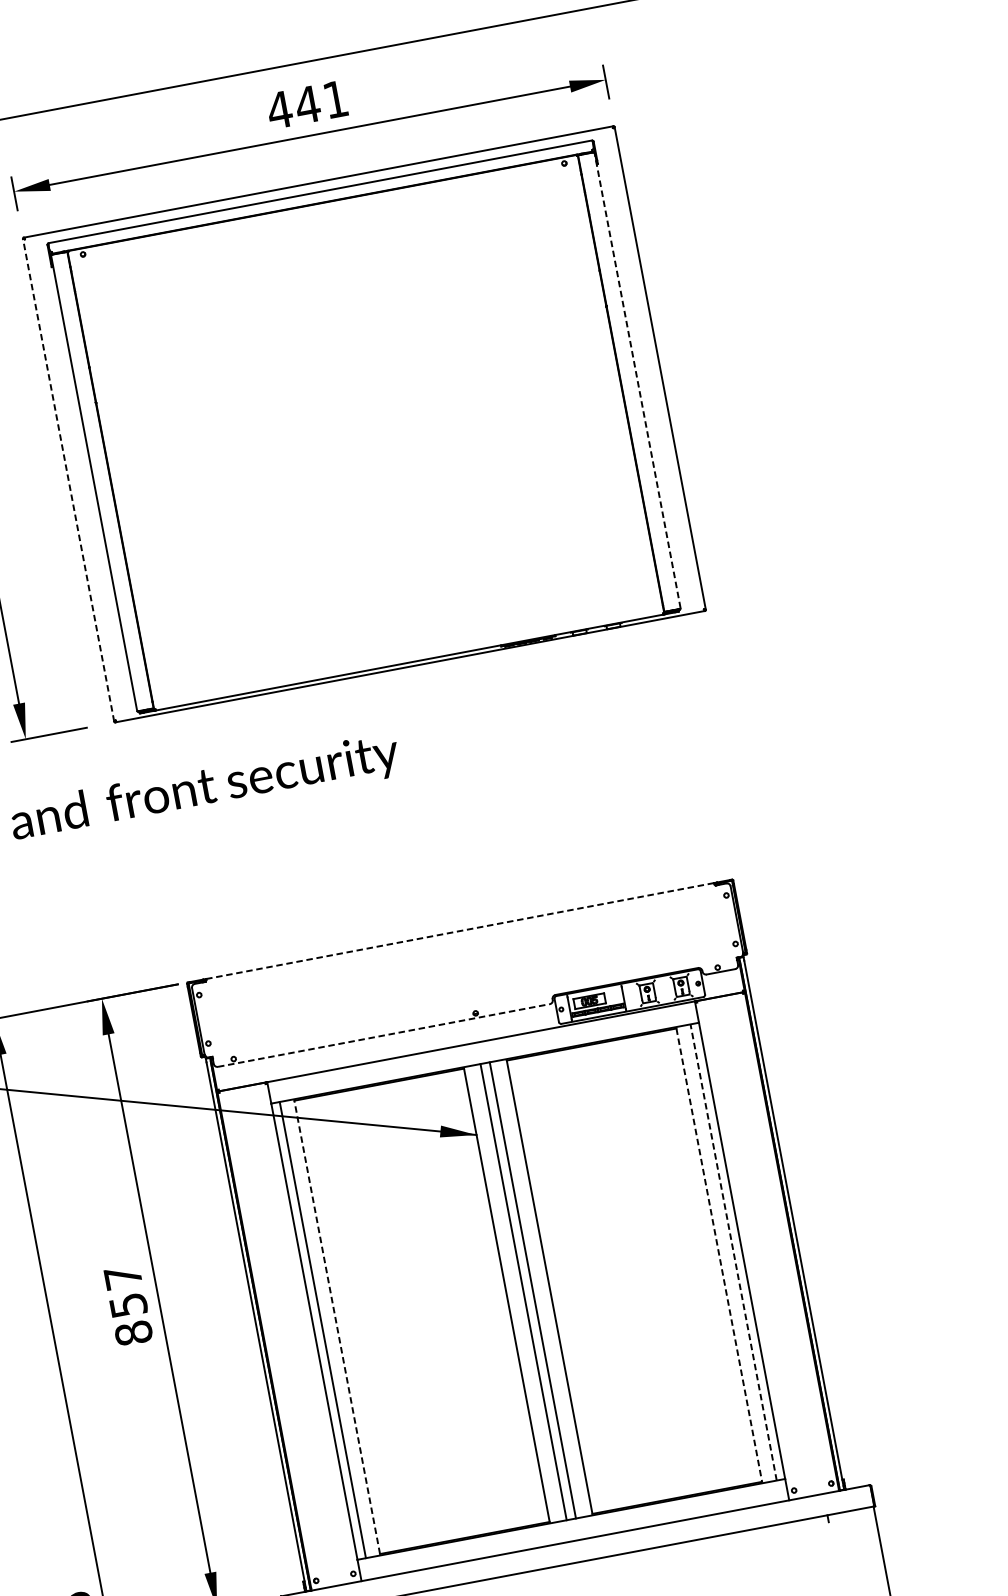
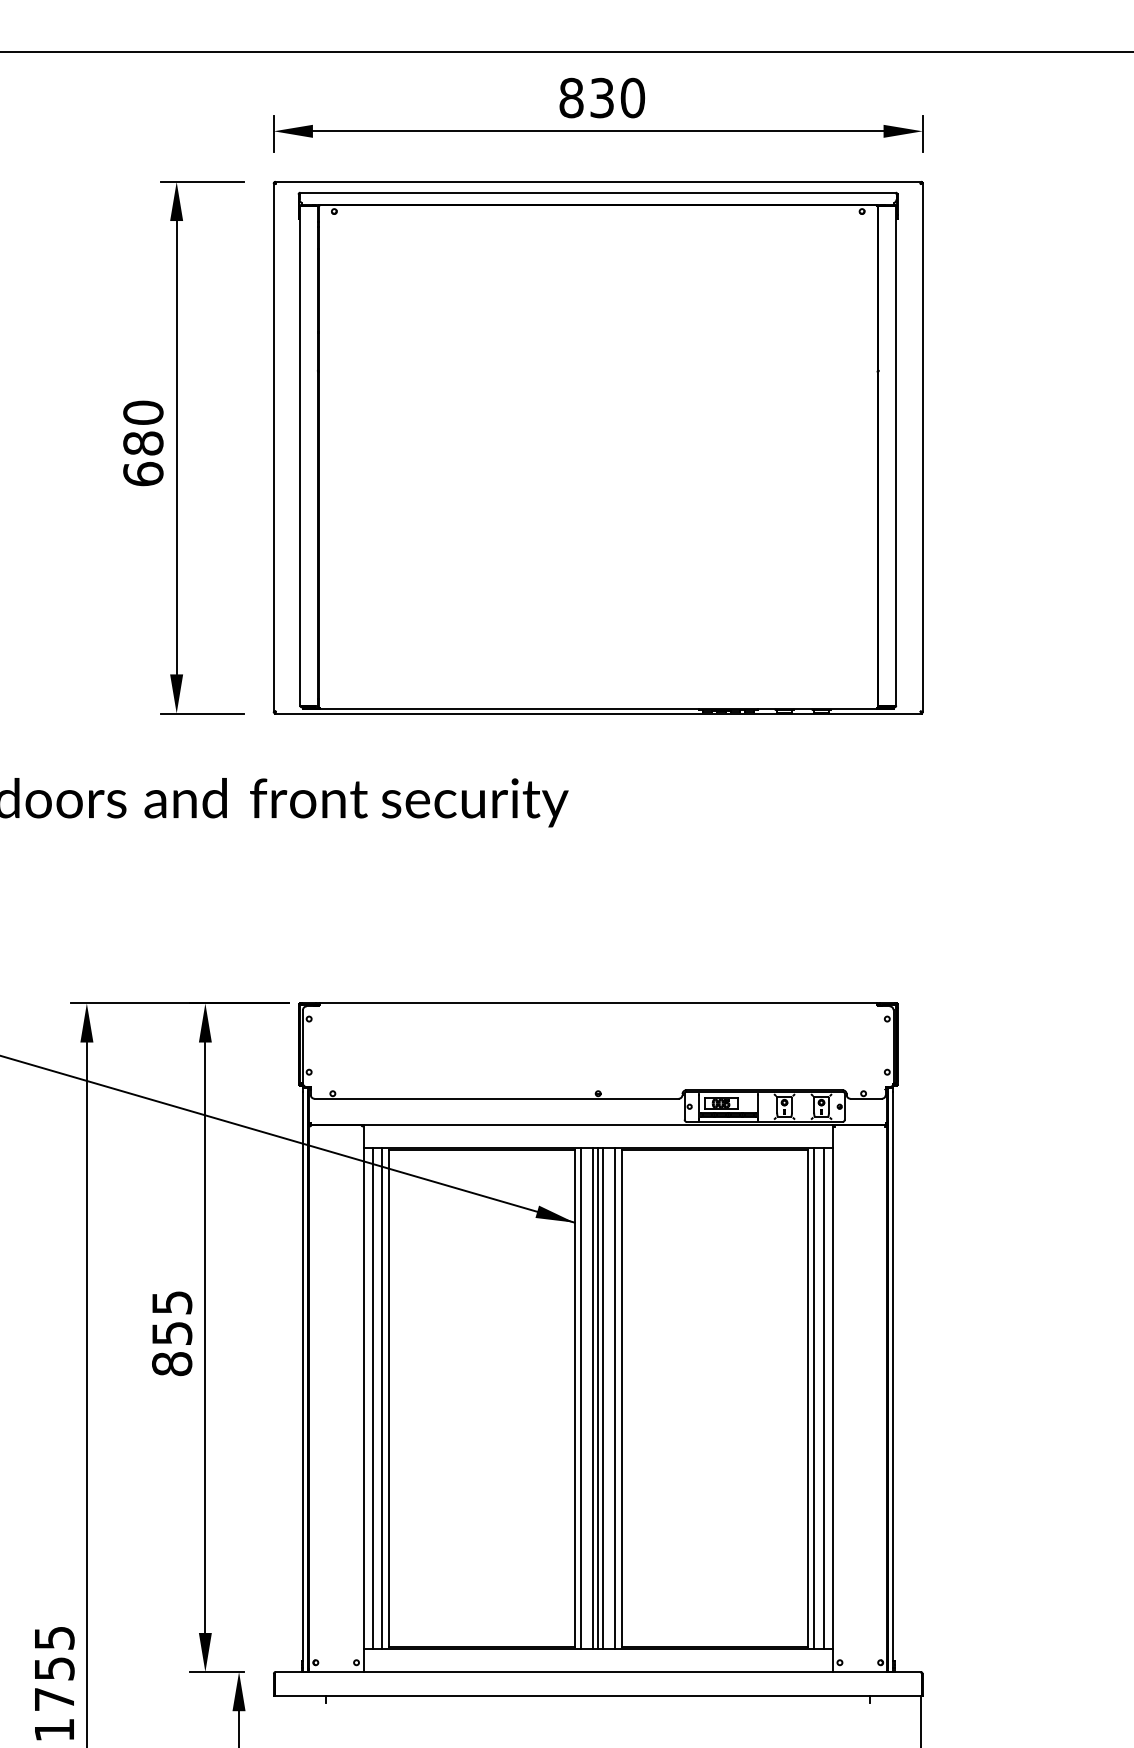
text: (307, 104) -> (601, 97), 441 -> 830
line: (637, 380) -> (896, 456), dashed -> solid
line: (68, 480) -> (273, 447), dashed -> solid
line: (459, 931) -> (597, 1003), dashed -> solid
line: (383, 1035) -> (496, 1098), dashed -> solid
line: (733, 1252) -> (823, 1398), dashed -> solid
line: (725, 1254) -> (814, 1398), added
line: (719, 1255) -> (807, 1398), dashed -> solid
text: (123, 1277) -> (172, 1302), 857 -> 855
line: (543, 1288) -> (615, 1398), added
line: (528, 1291) -> (598, 1398), added
line: (512, 1294) -> (581, 1398), added
line: (336, 1327) -> (388, 1398), dashed -> solid
line: (331, 1328) -> (382, 1398), added

